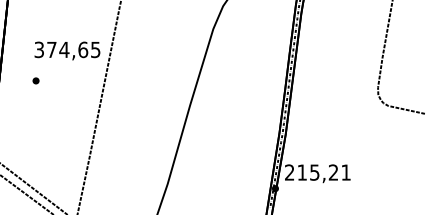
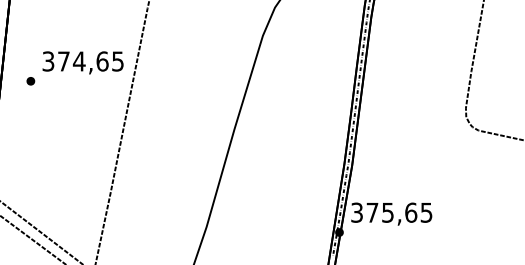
part: (35, 80) -> (30, 80), moved
text: (317, 172) -> (391, 212), 215,21 -> 375,65

